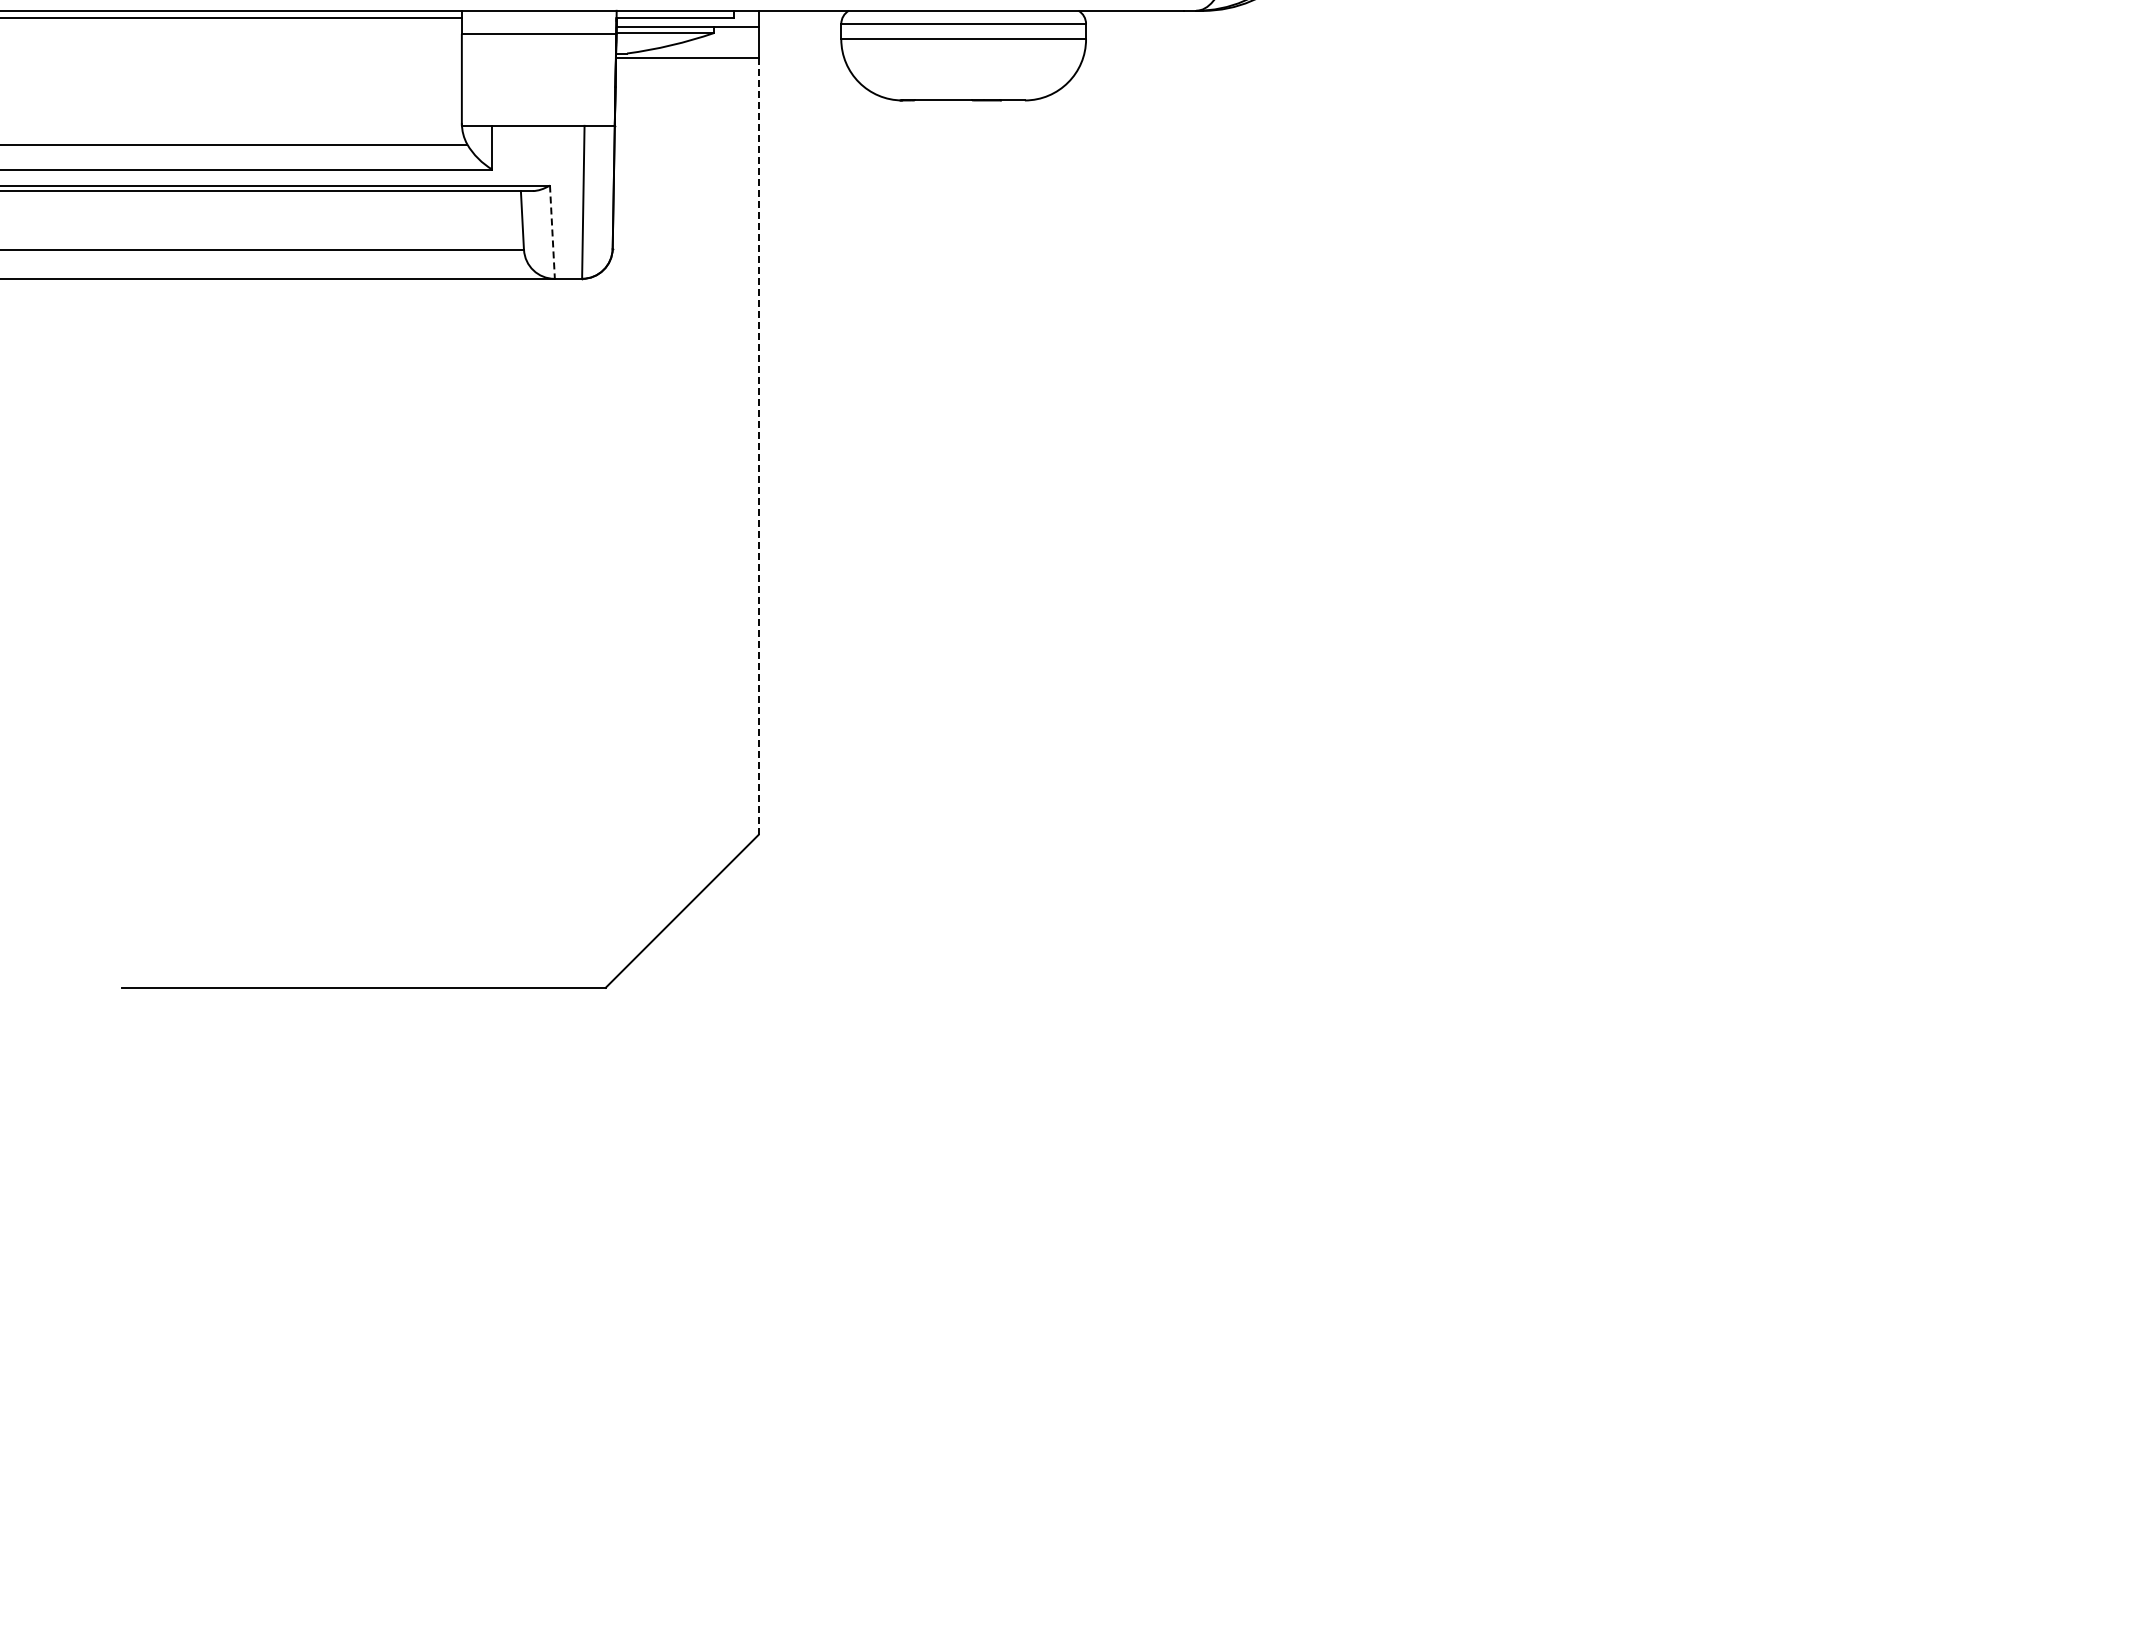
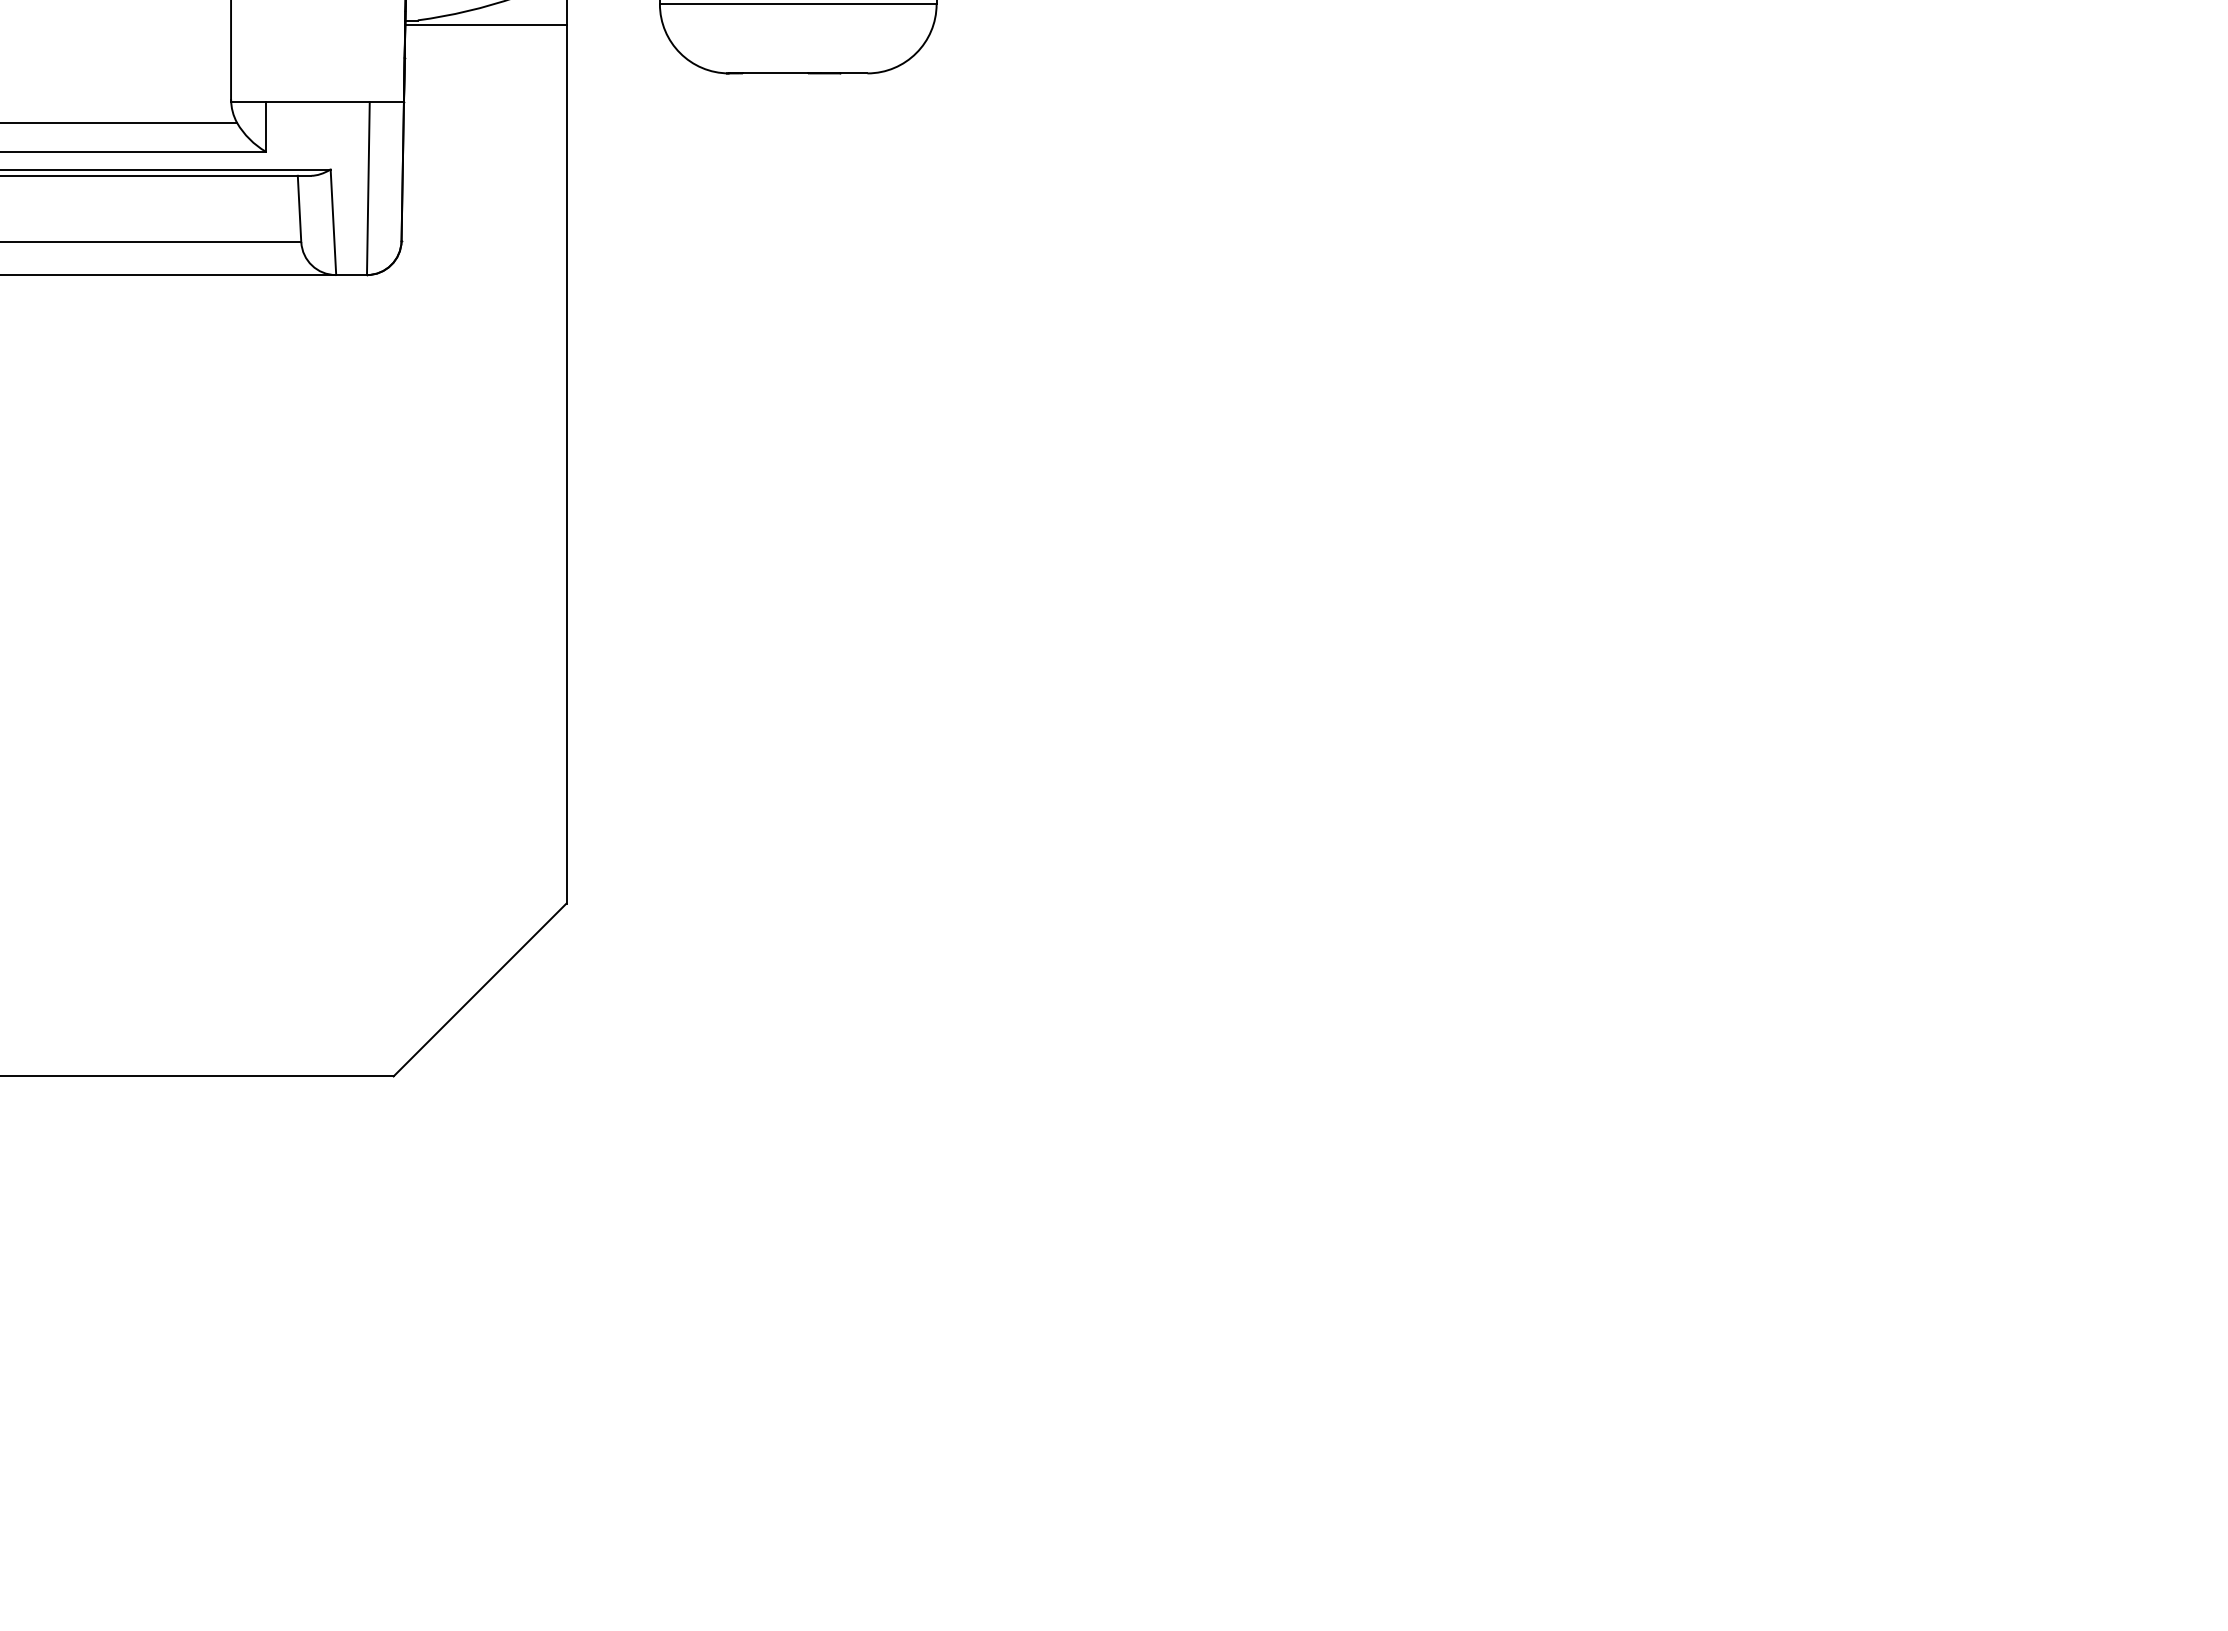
line: (552, 232) -> (333, 222), dashed -> solid
line: (758, 446) -> (566, 464), dashed -> solid

